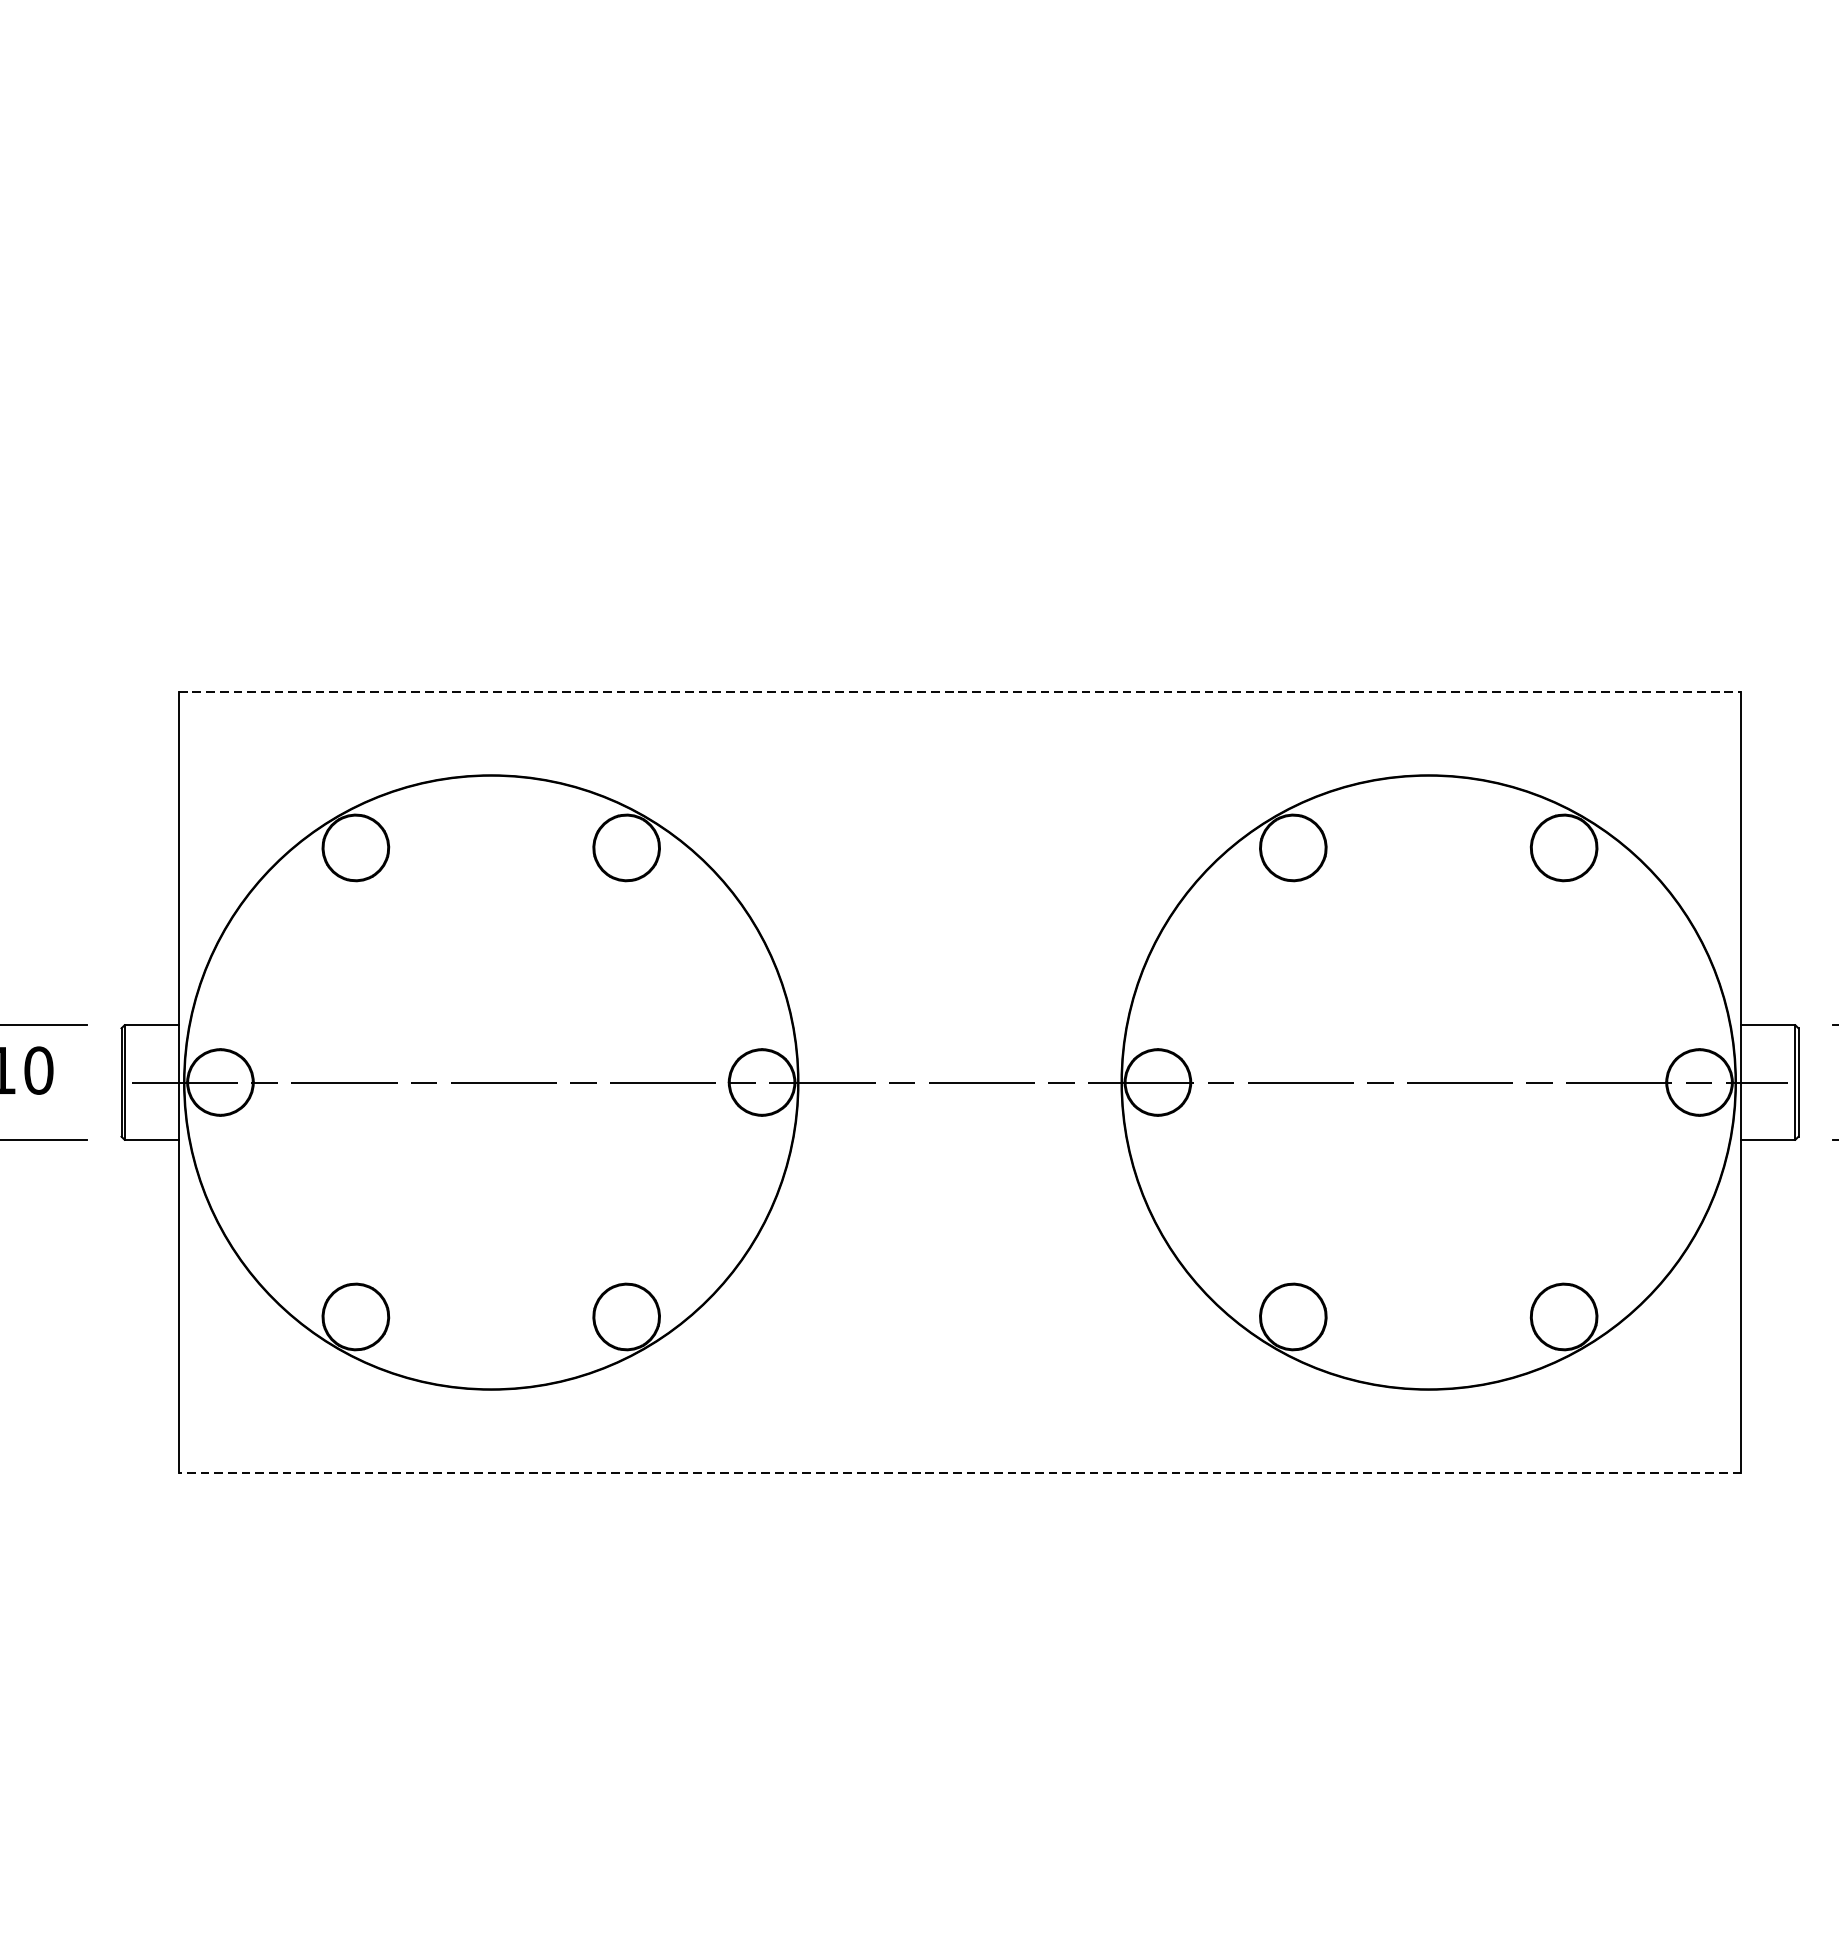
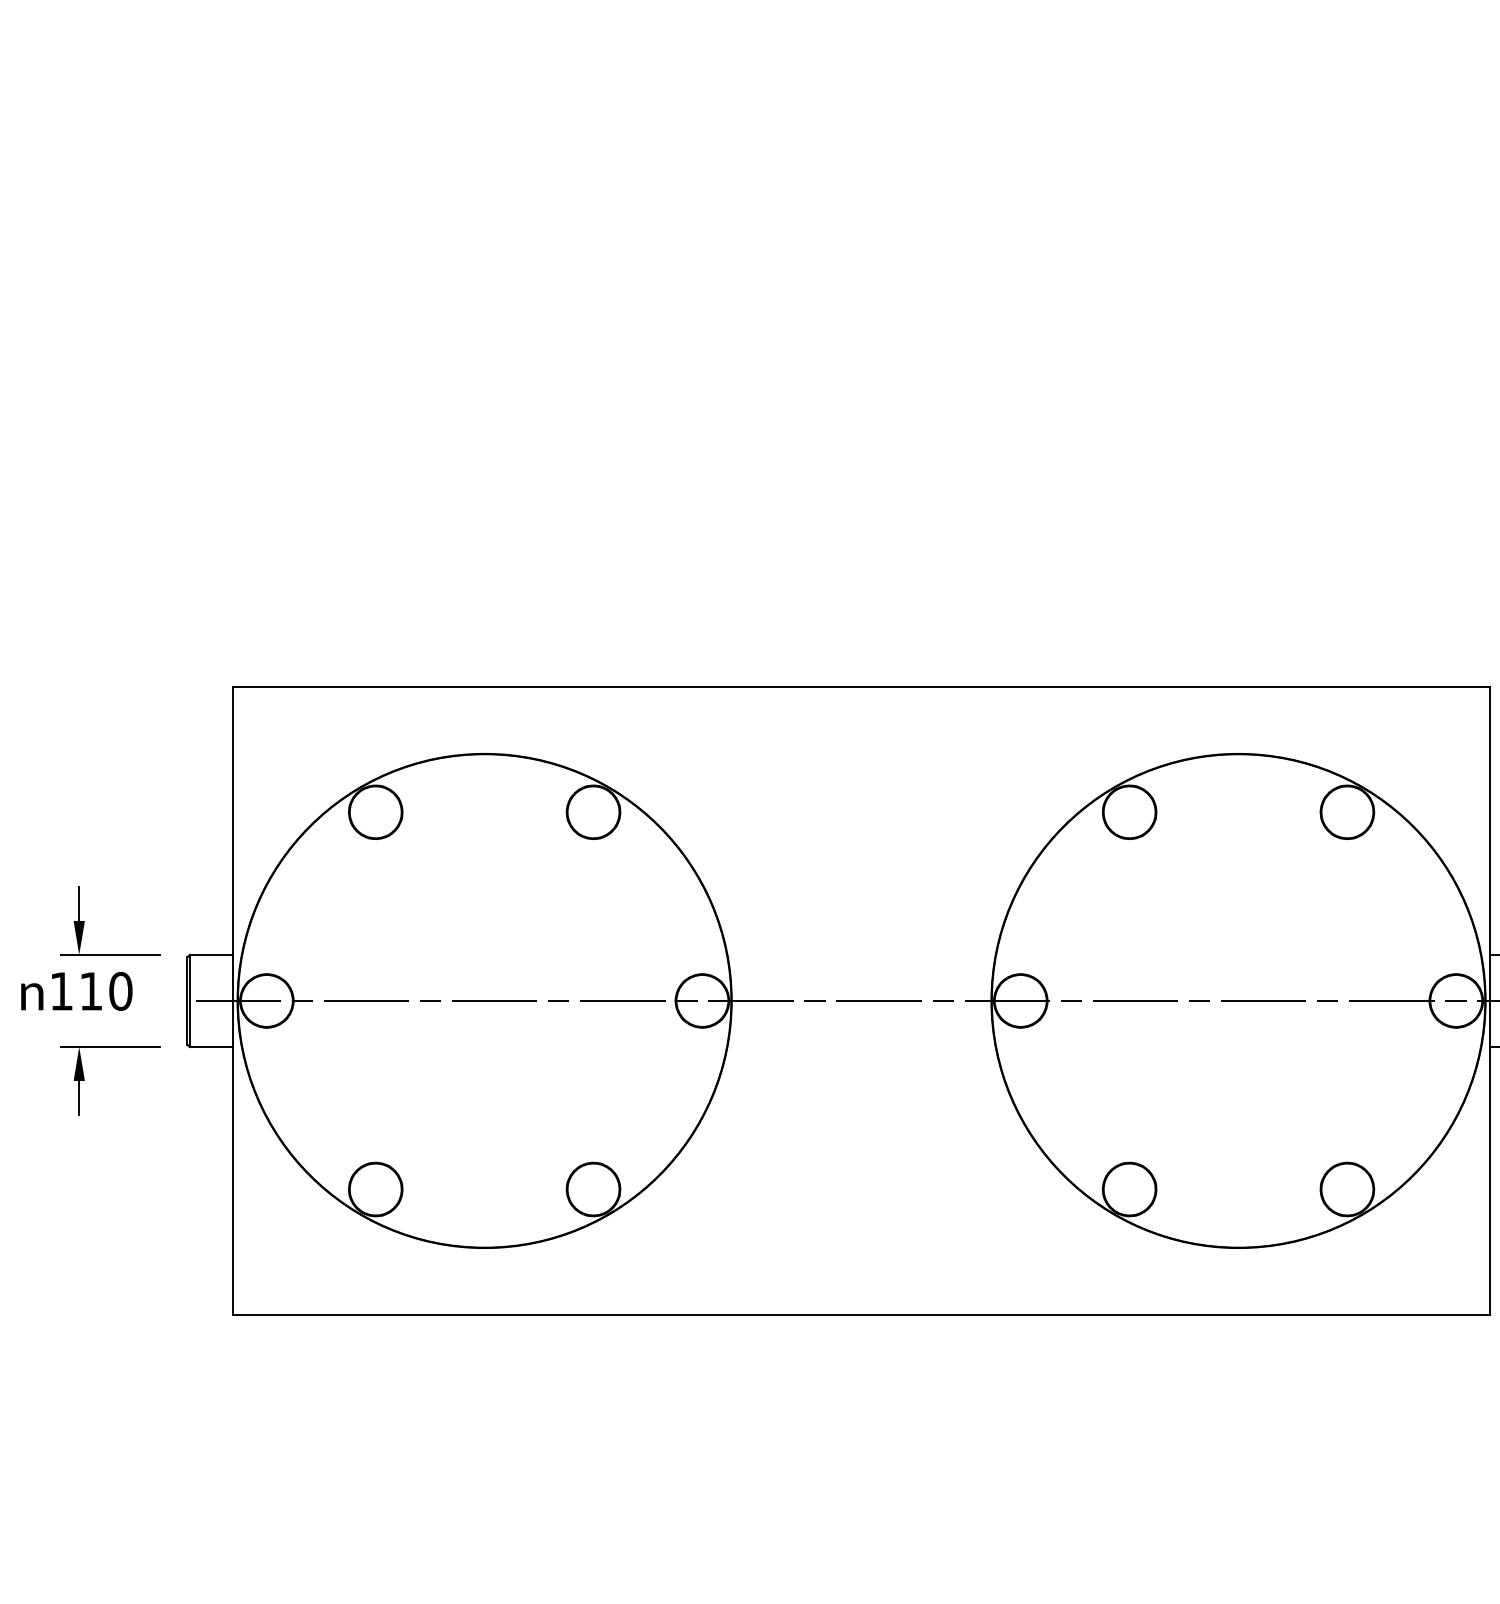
line: (961, 691) -> (862, 686), dashed -> solid
line: (959, 1473) -> (861, 1315), dashed -> solid

